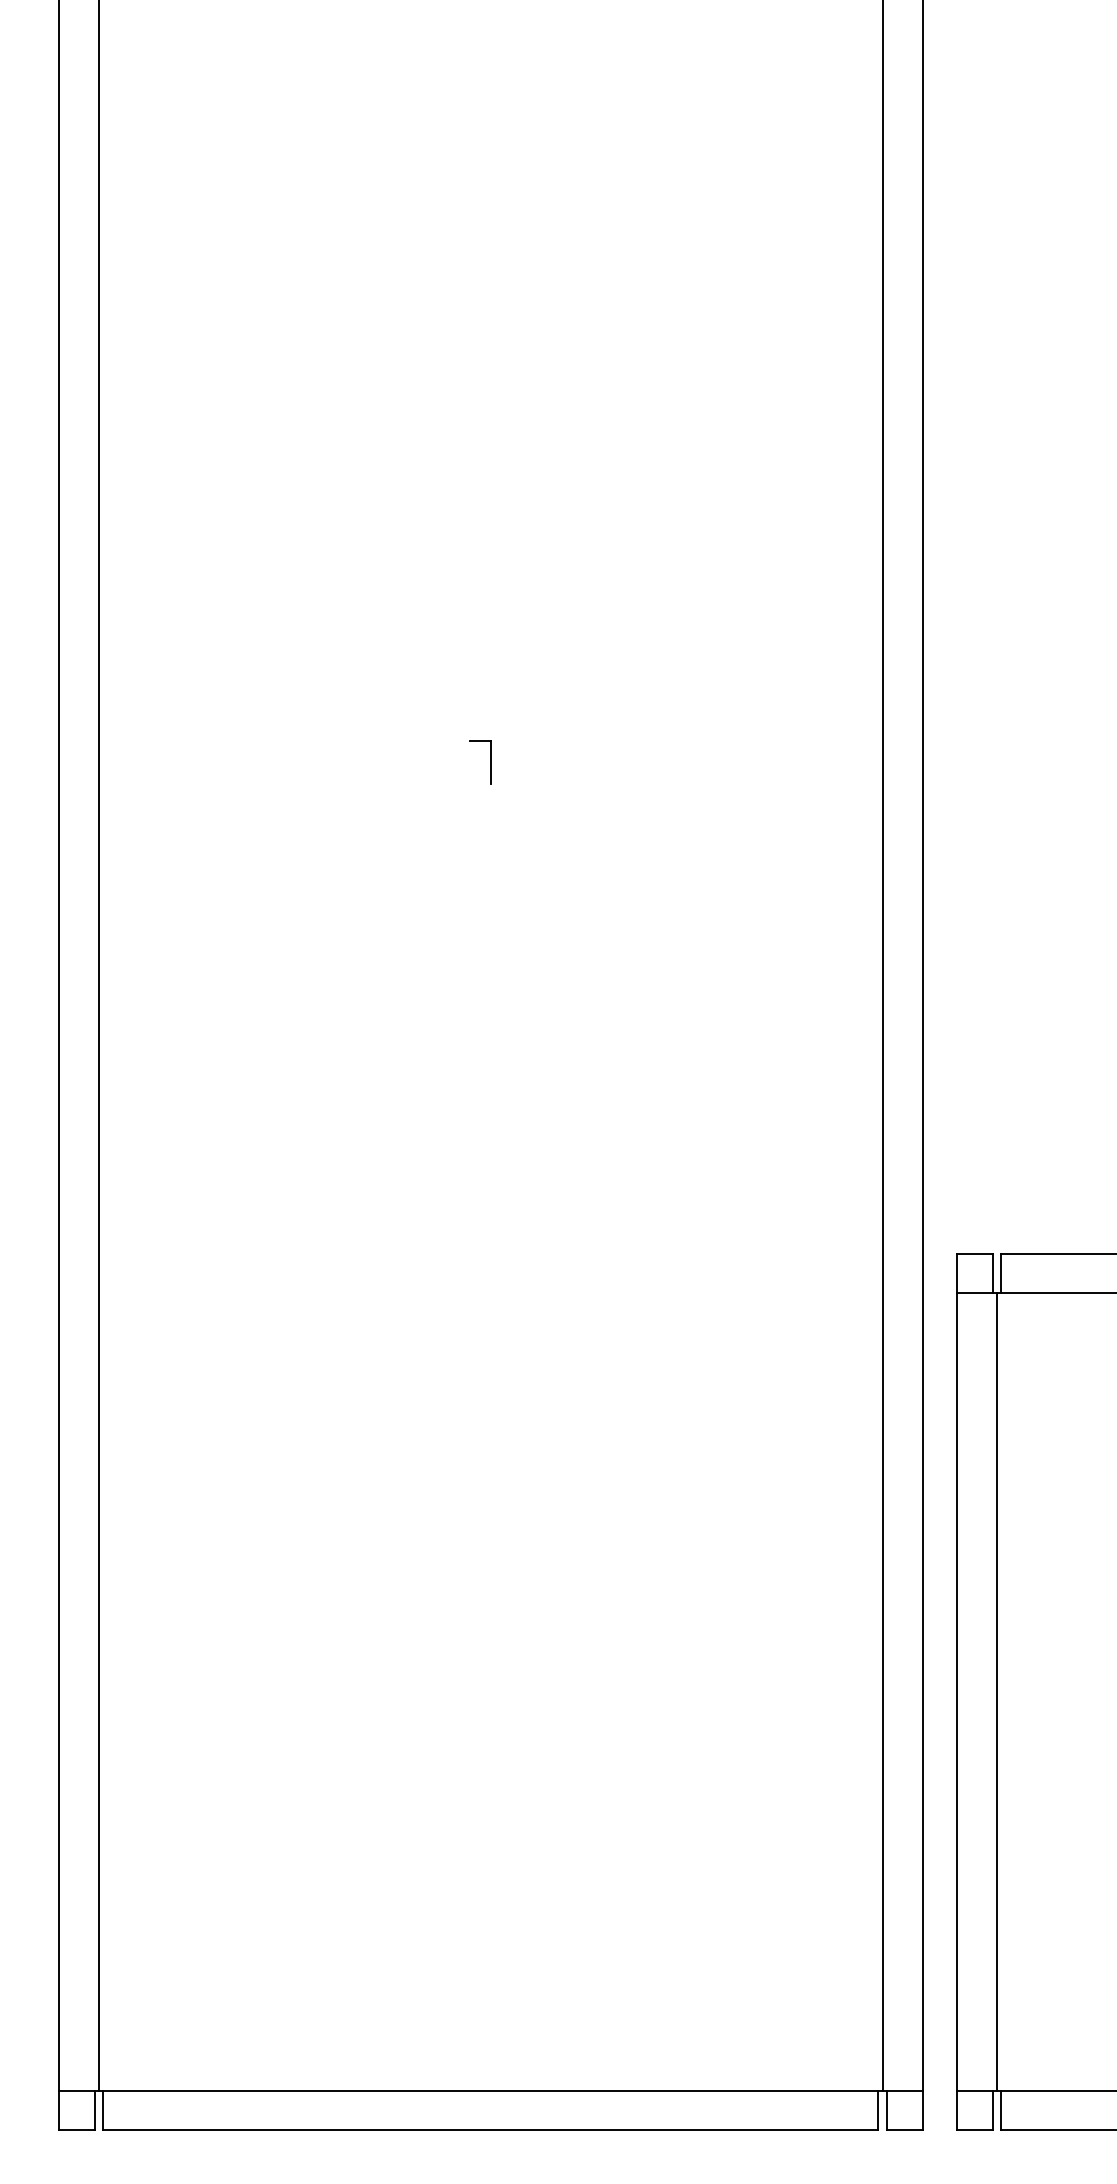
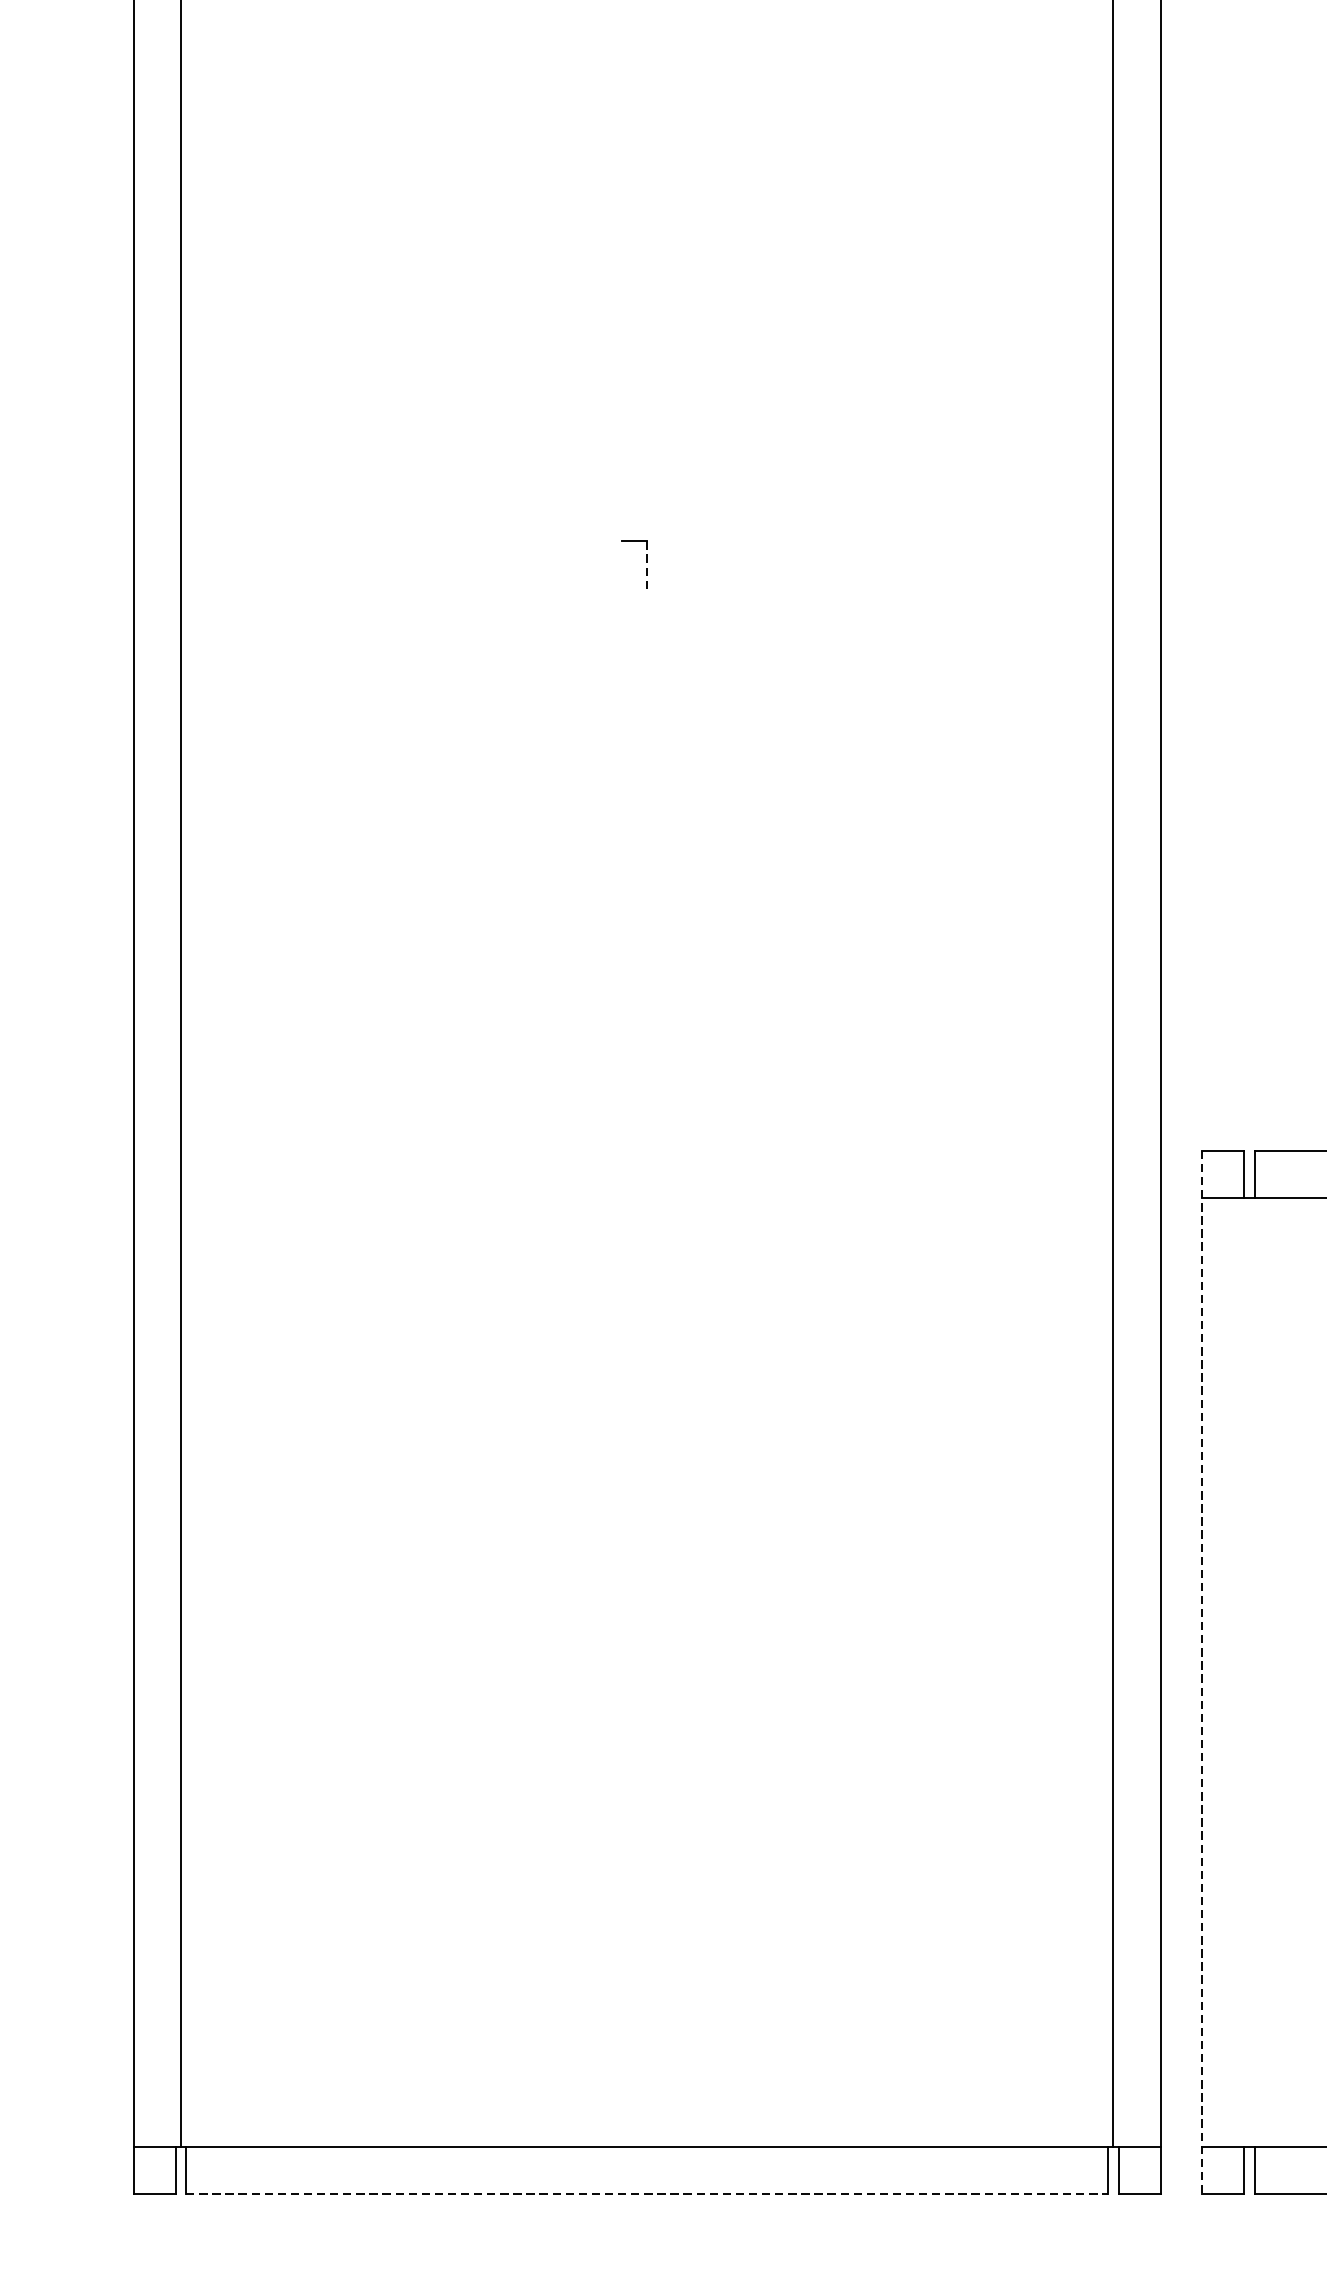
line: (490, 763) -> (646, 567), solid -> dashed
line: (997, 1691) -> (1249, 1671), removed
line: (957, 1692) -> (1202, 1672), solid -> dashed
line: (490, 2130) -> (646, 2194), solid -> dashed

